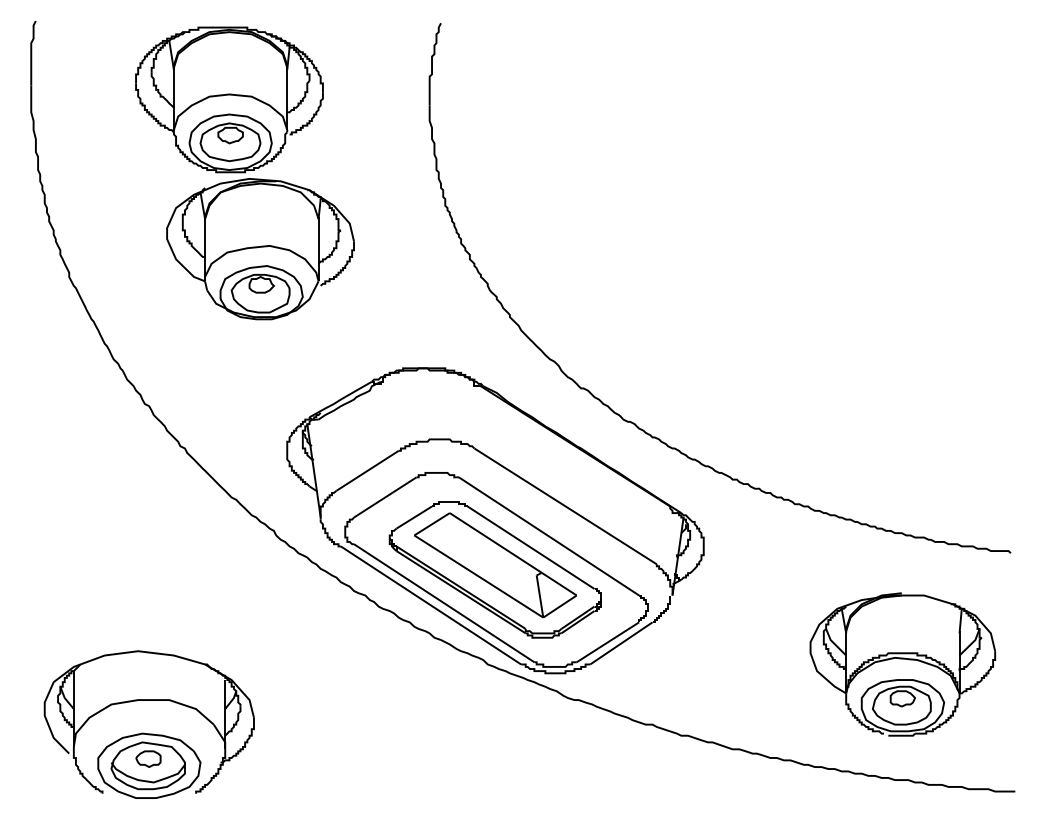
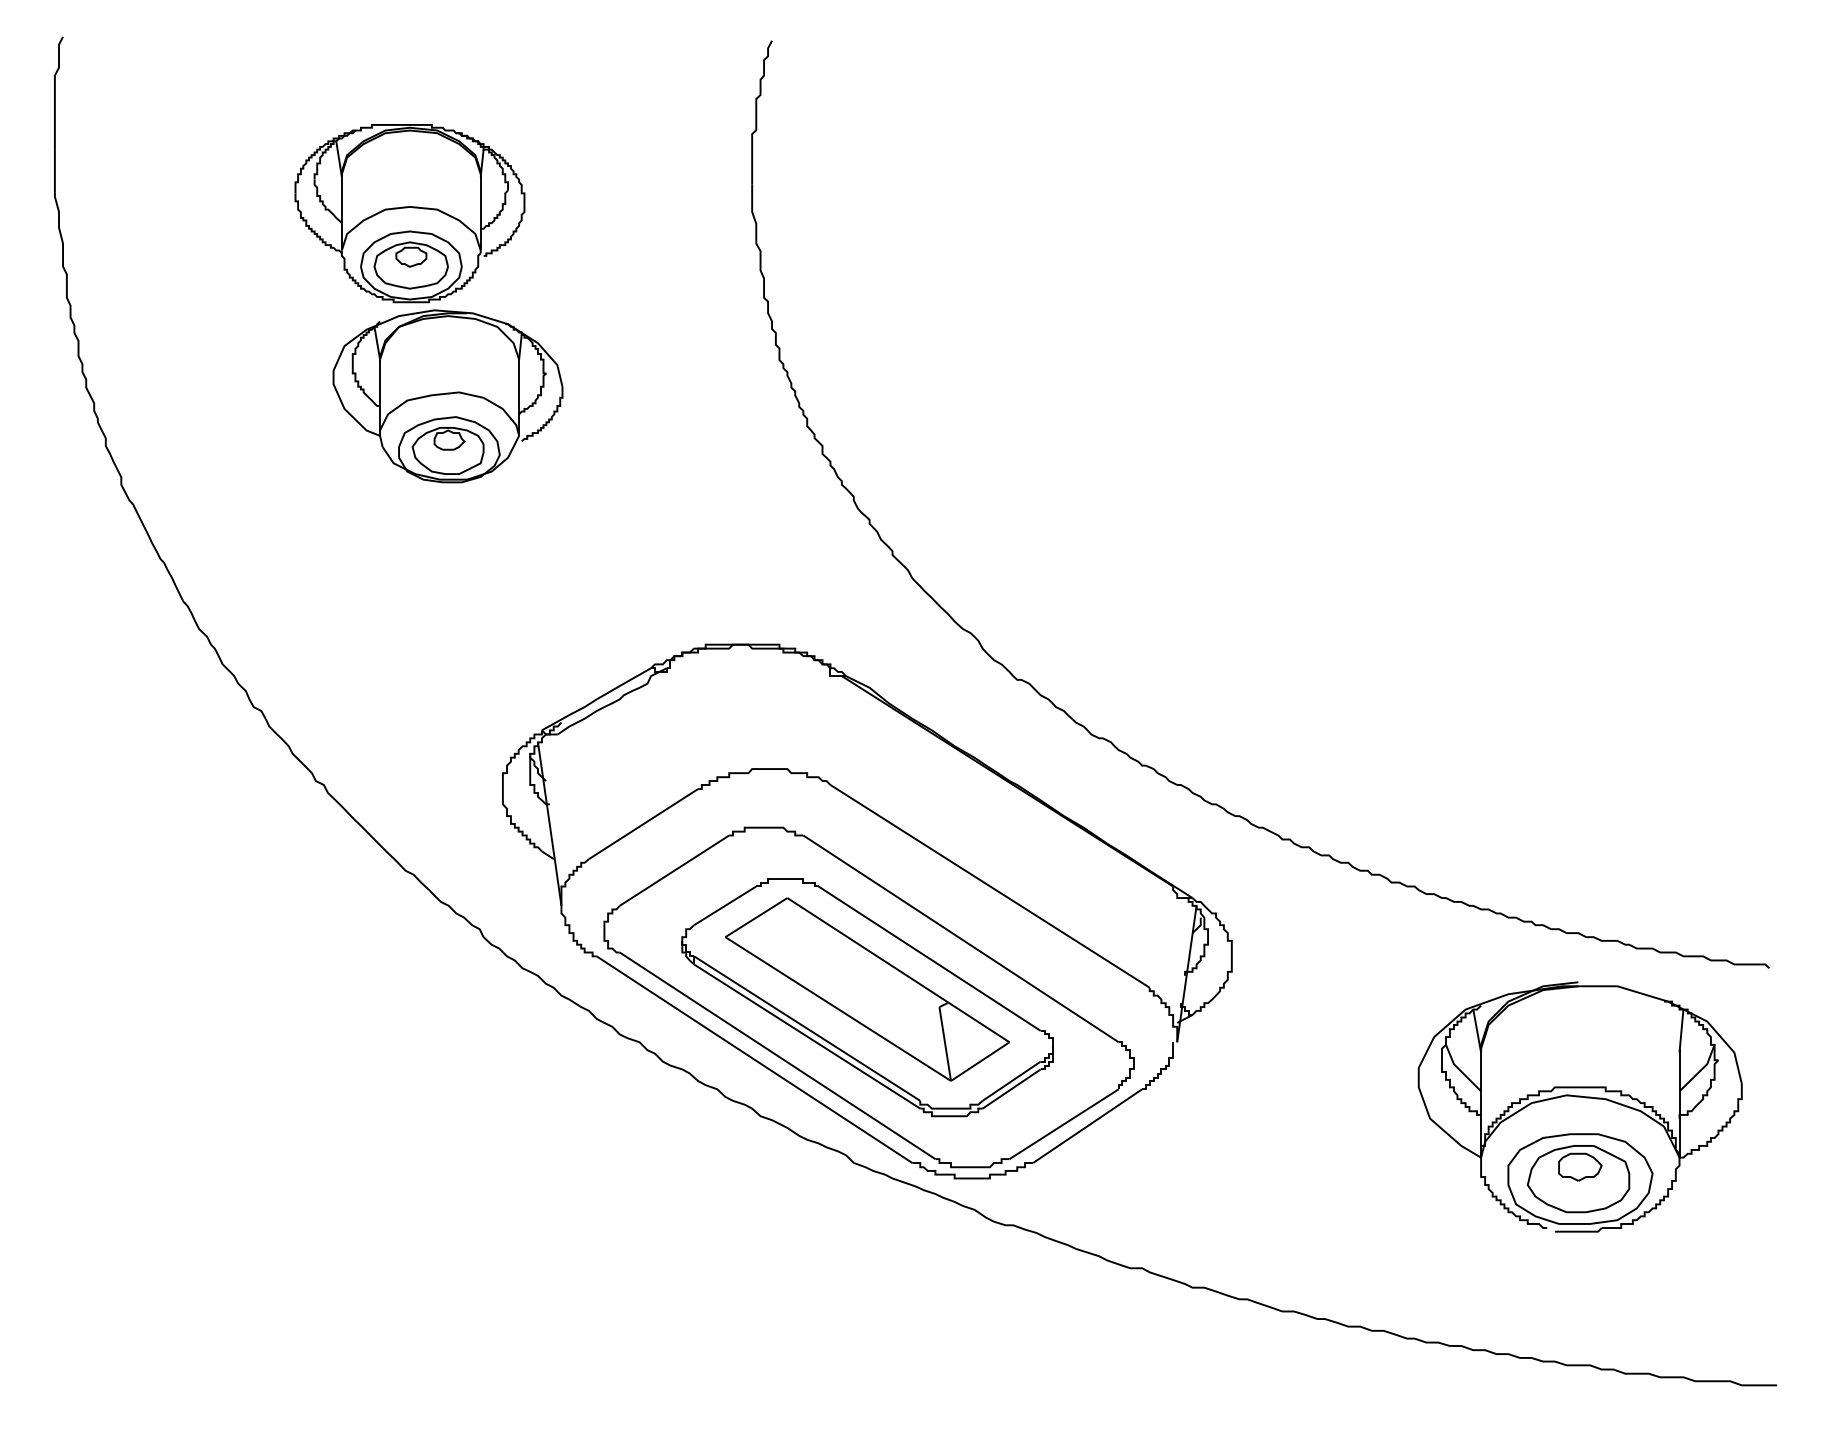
part: (244, 173) -> (428, 303), size x0.7
part: (902, 664) -> (1579, 1107), moved
part: (144, 732) -> (253, 1282), removed

